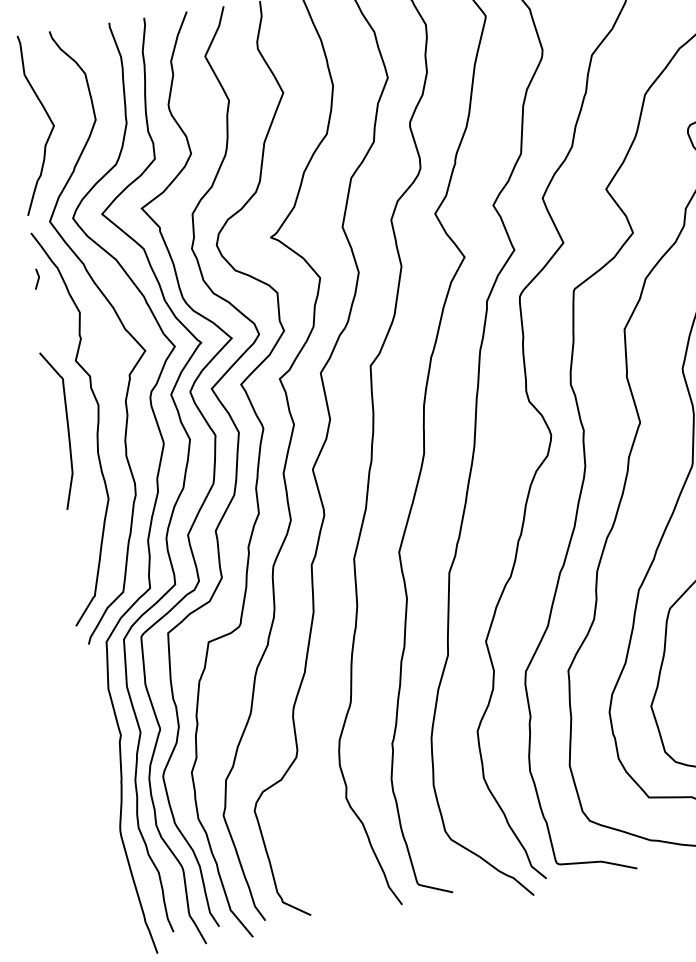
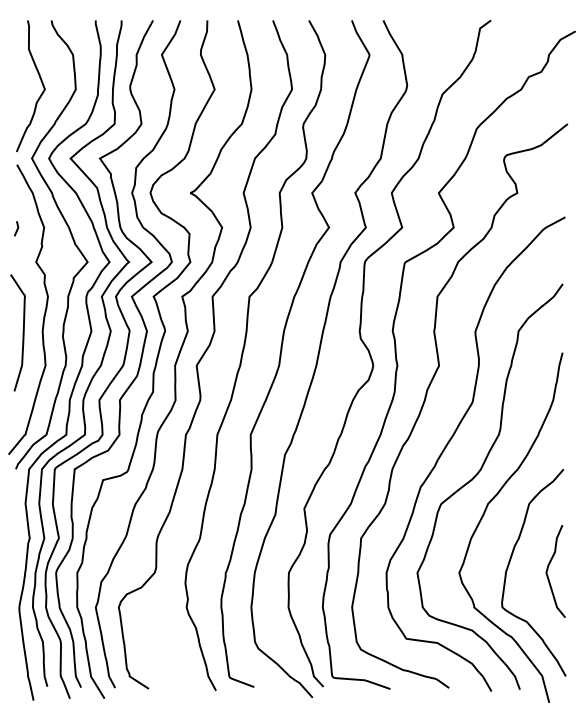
line: (38, 278) -> (17, 228), moved
curve: (66, 428) -> (22, 332), moved

